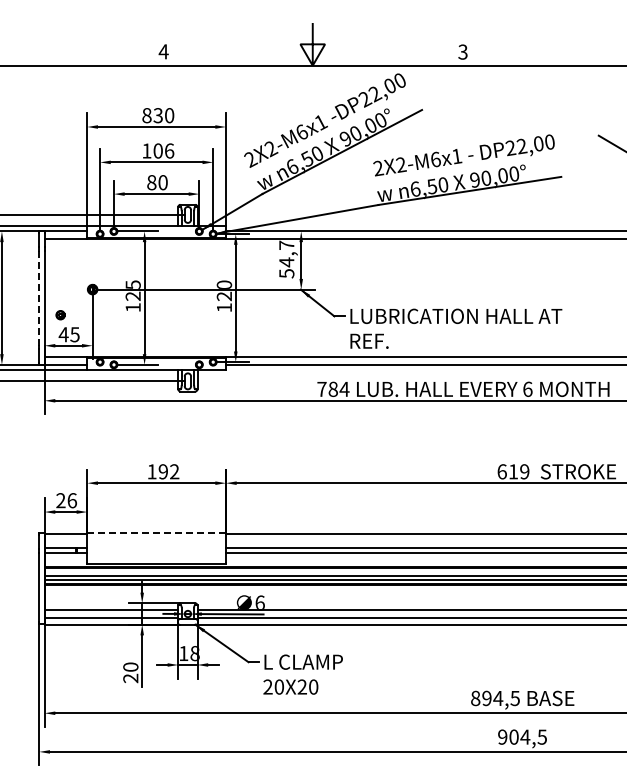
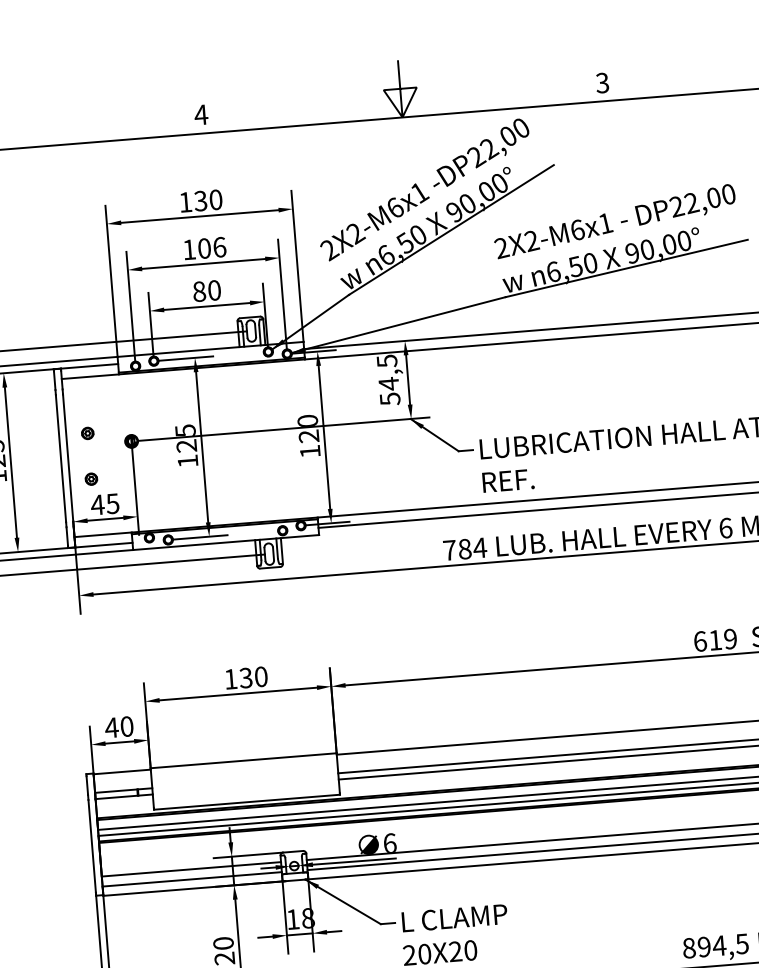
text: (146, 115) -> (185, 202), 830 -> 130
text: (286, 245) -> (386, 361), 54,7 -> 54,5
part: (60, 280) -> (87, 432), added
line: (39, 298) -> (61, 459), dashed -> solid
text: (168, 471) -> (252, 677), 192 -> 130
text: (66, 500) -> (119, 726), 26 -> 40
line: (157, 532) -> (244, 760), dashed -> solid

